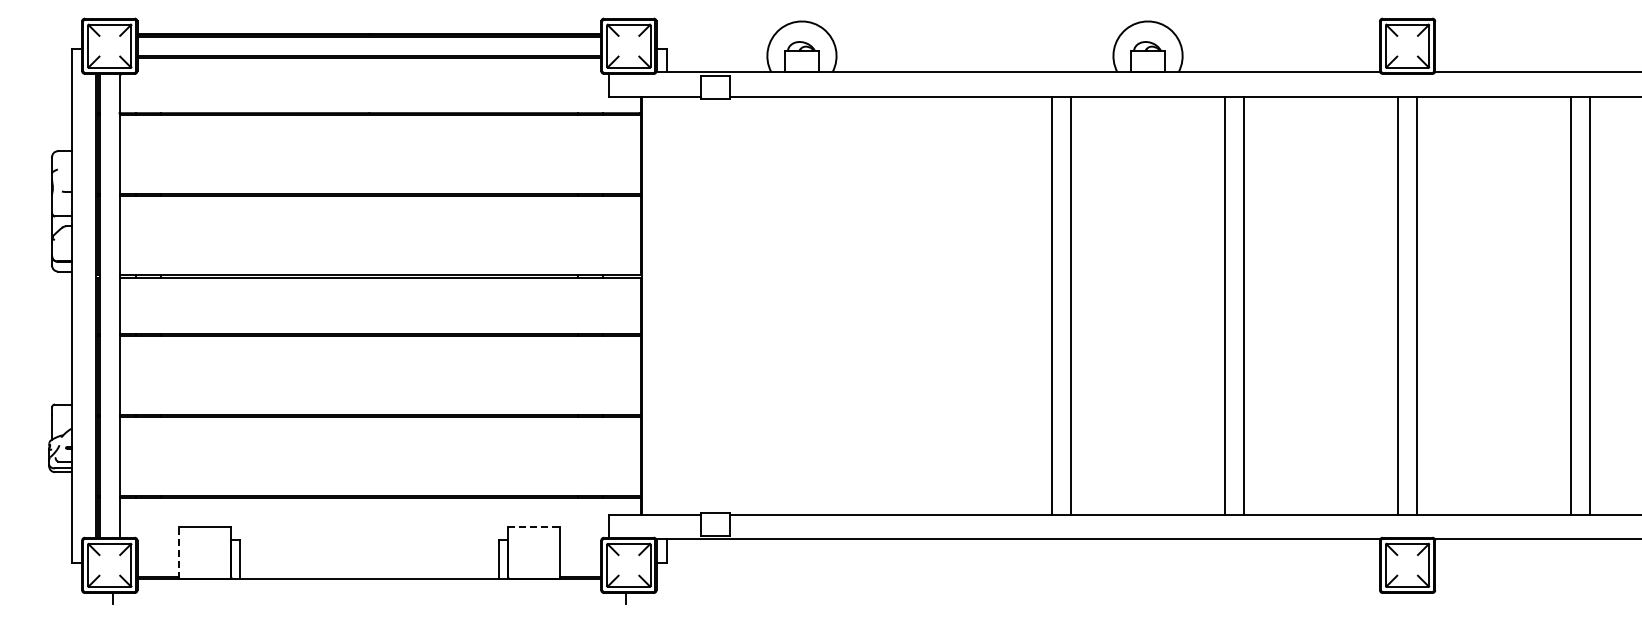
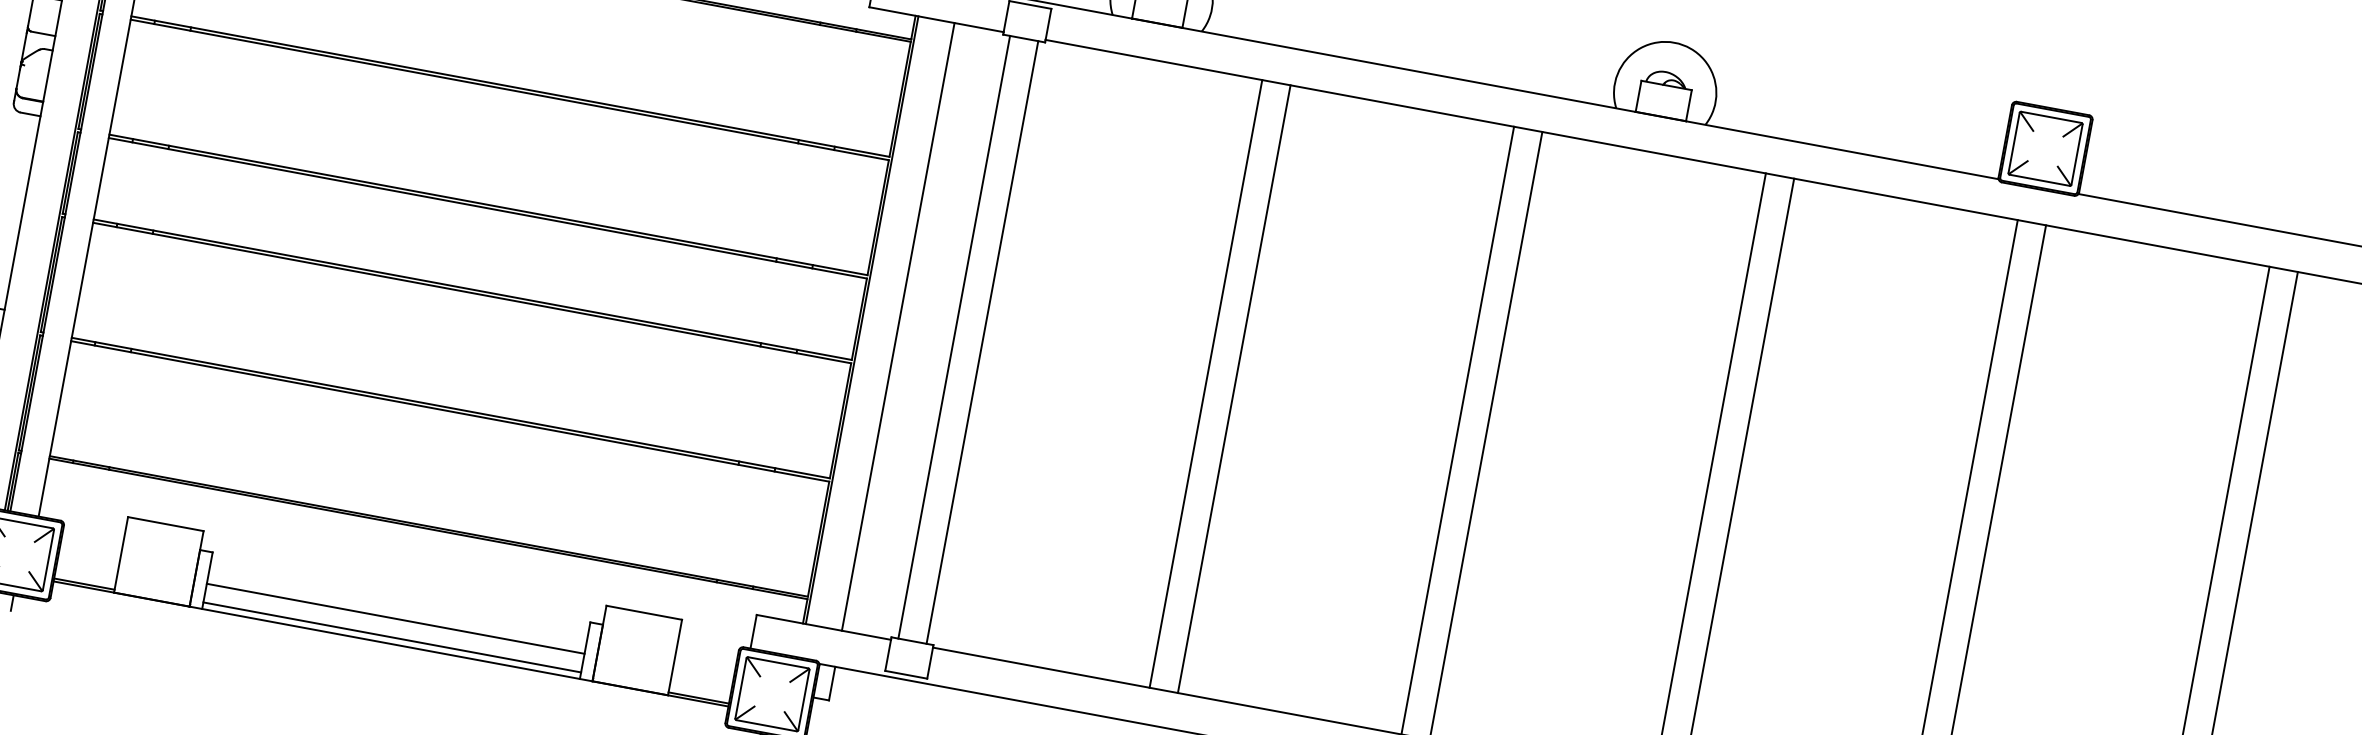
line: (667, 305) -> (898, 326), added
line: (705, 305) -> (953, 336), added
line: (725, 305) -> (983, 342), added
line: (878, 305) -> (1205, 383), added
line: (898, 305) -> (1234, 388), added
line: (533, 527) -> (643, 613), dashed -> solid
line: (179, 552) -> (121, 554), dashed -> solid
line: (369, 561) -> (395, 618), added
line: (369, 574) -> (392, 637), added

